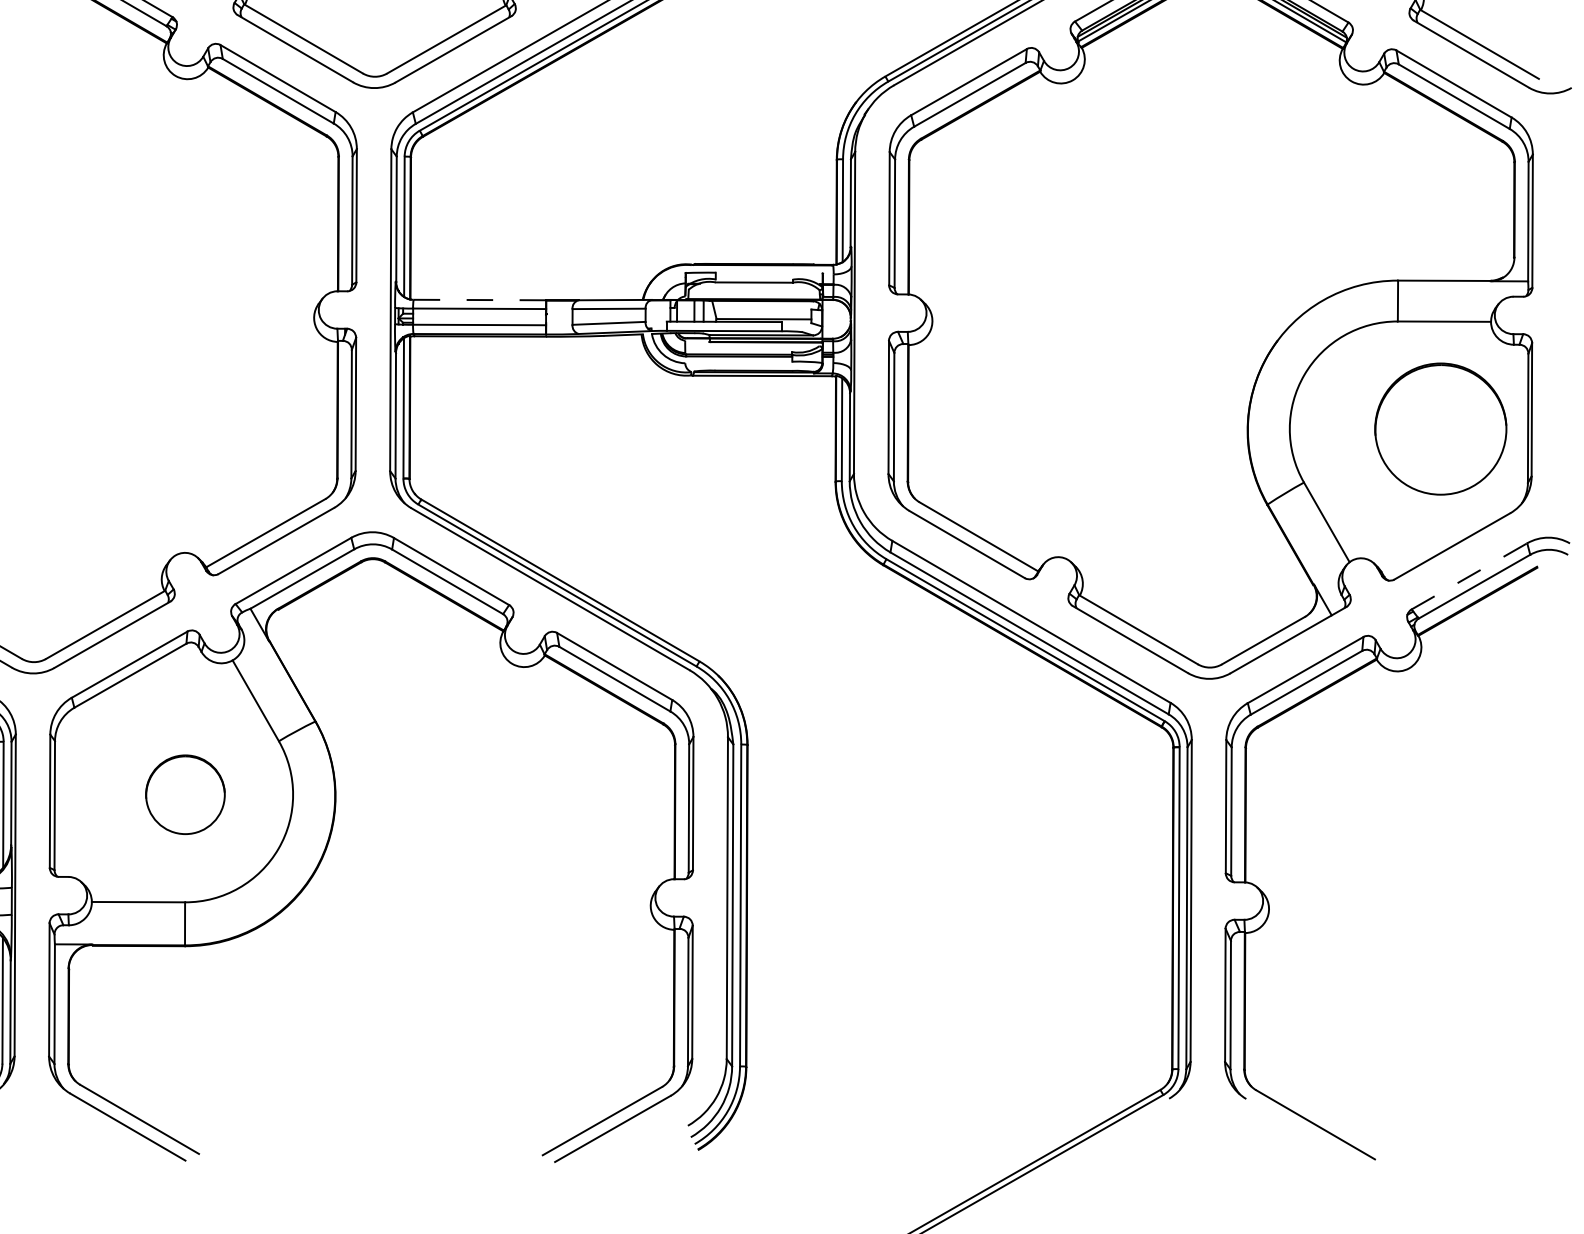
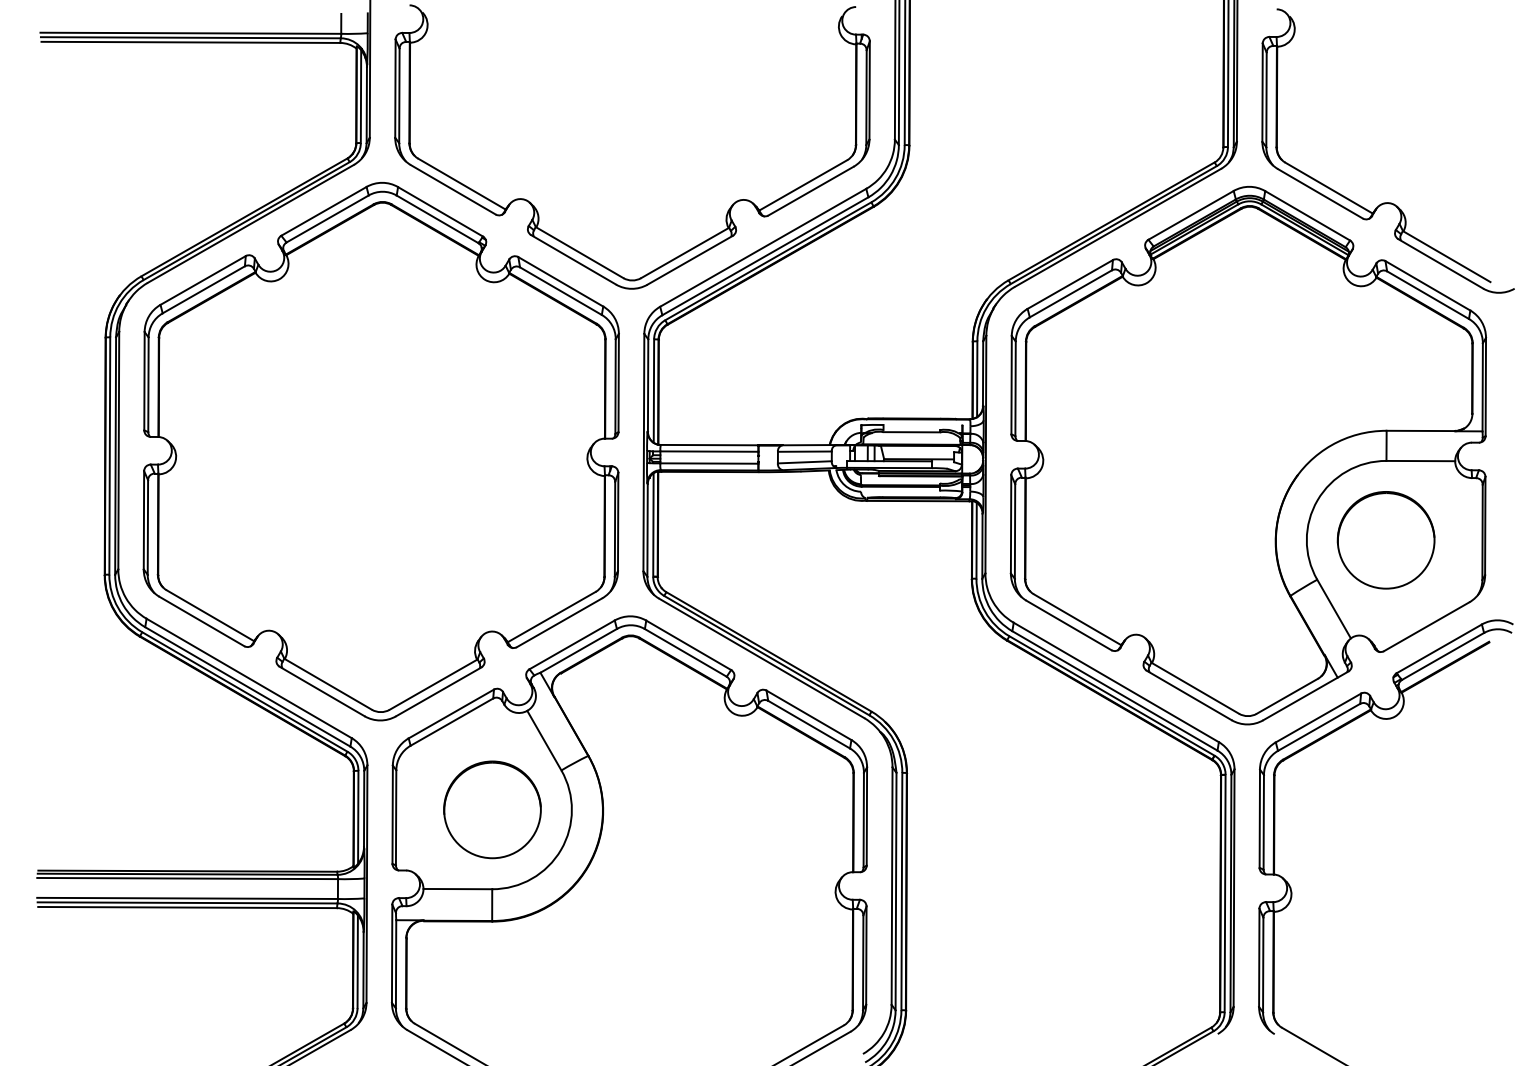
line: (479, 300) -> (709, 445), dashed -> solid
part: (1439, 429) -> (1385, 540), moved
line: (1469, 575) -> (1439, 648), dashed -> solid
part: (185, 794) -> (492, 809), size x1.67

